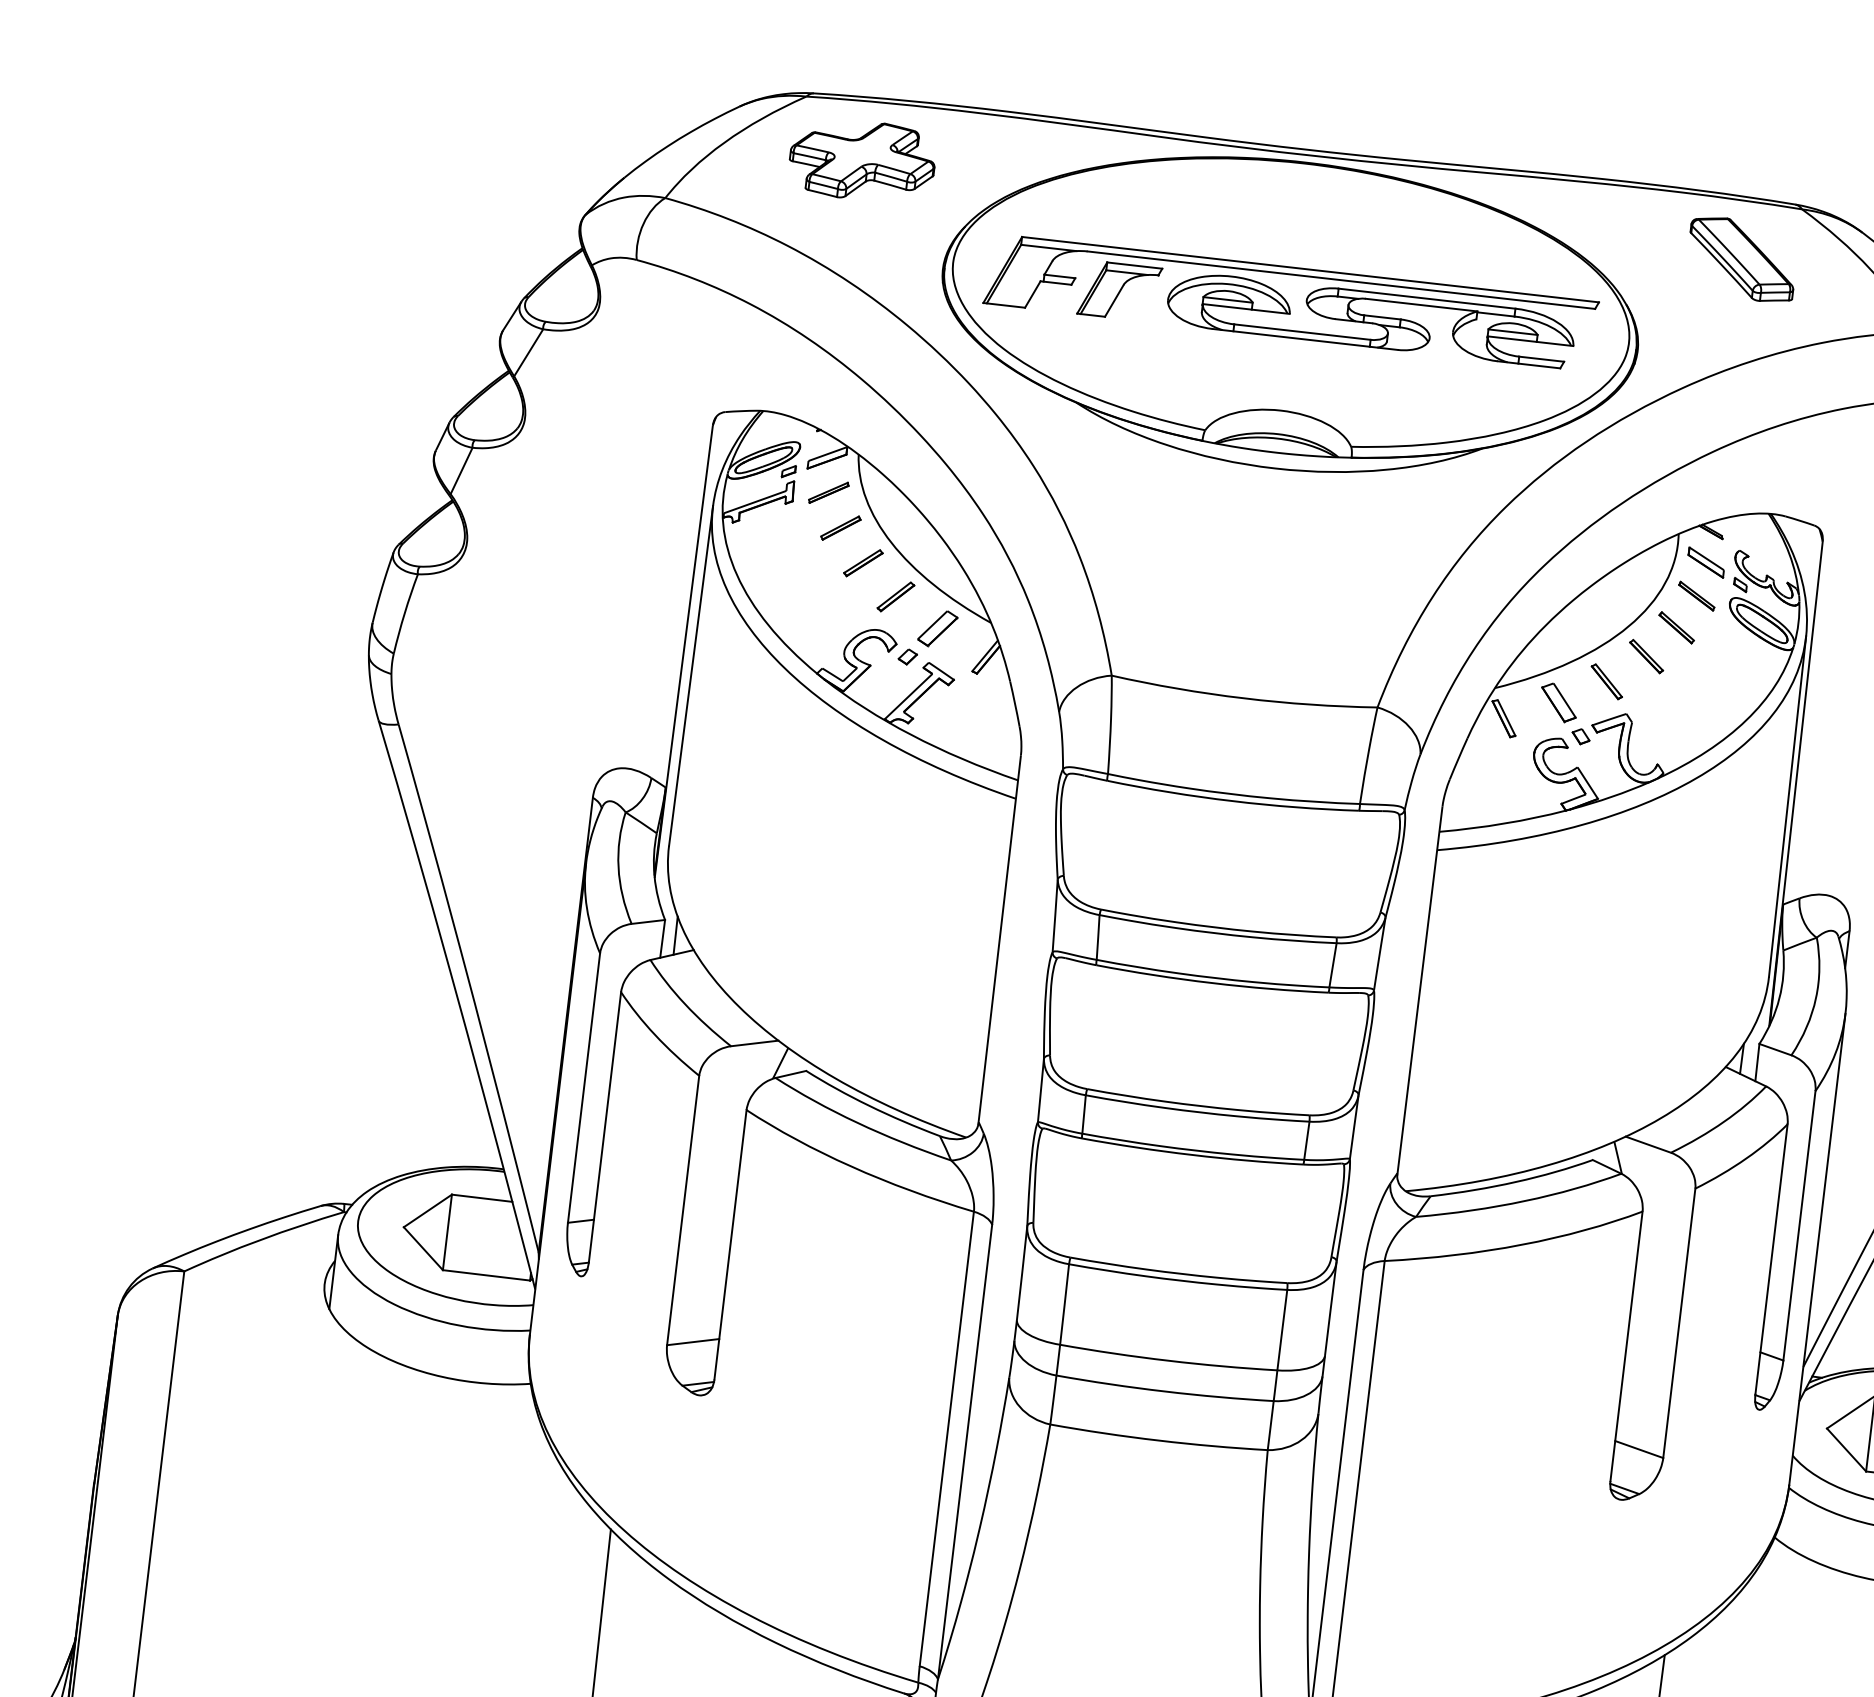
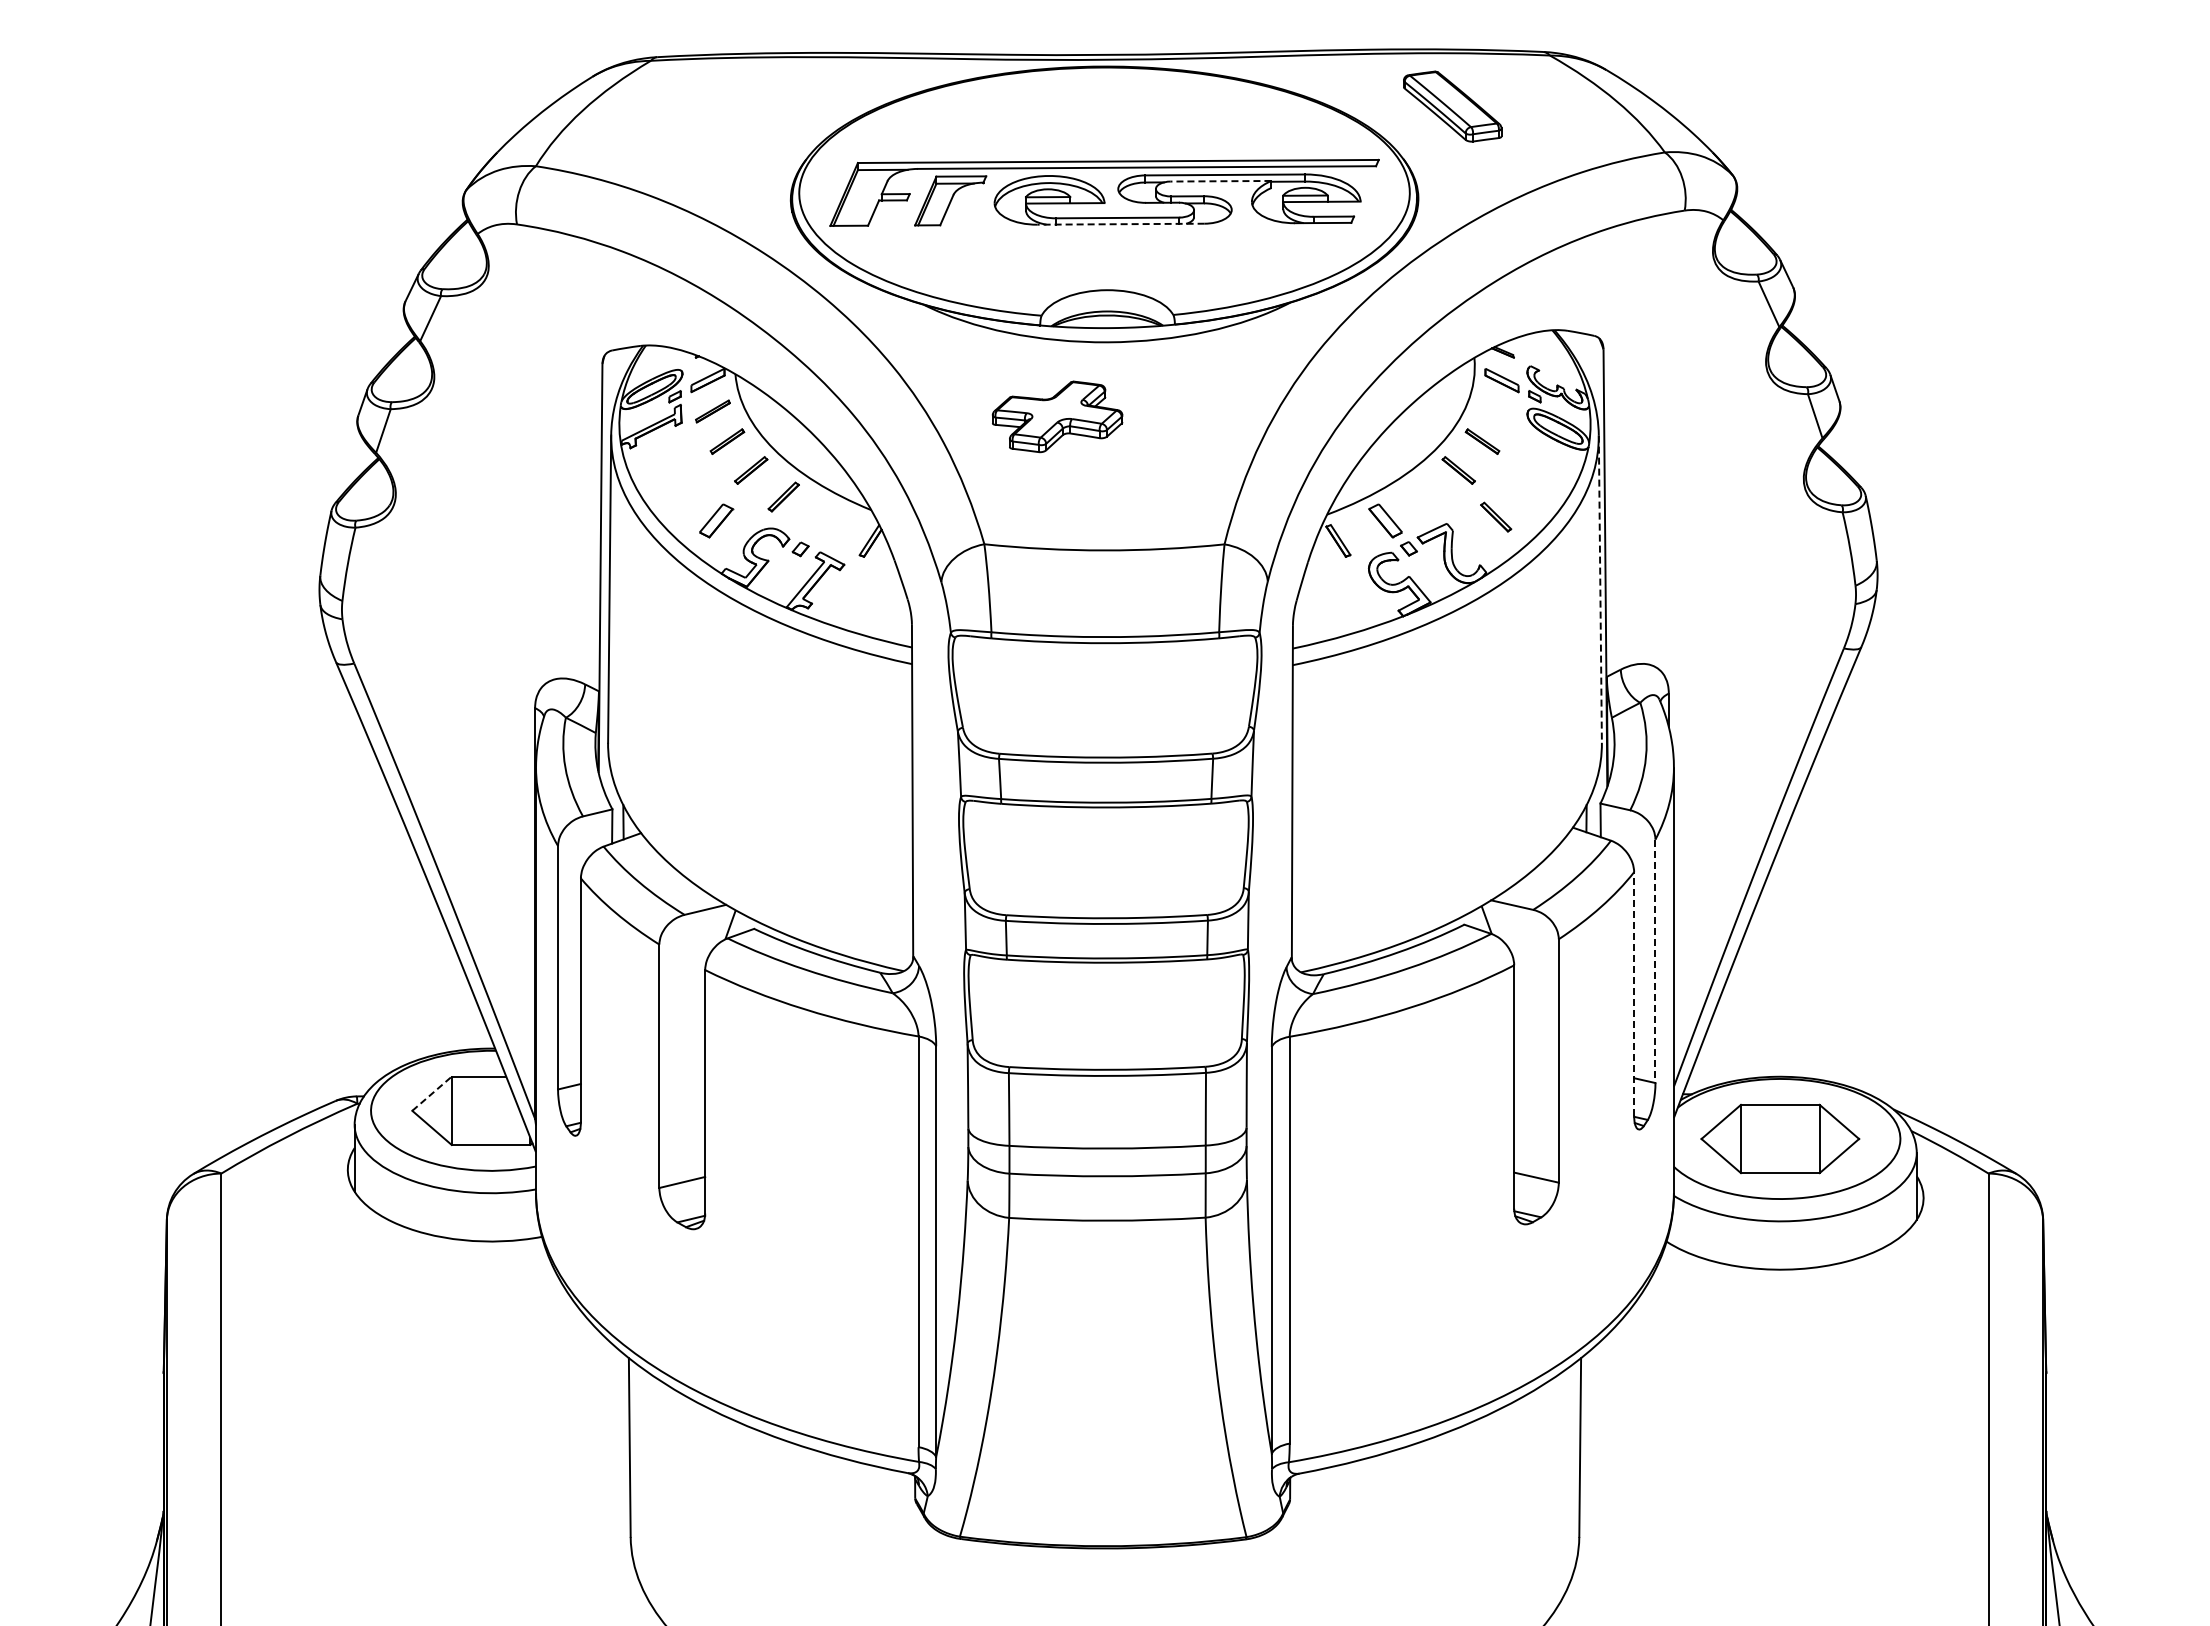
part: (862, 160) -> (1057, 416), moved
part: (1741, 259) -> (1452, 106), moved
line: (1420, 305) -> (1220, 181), solid -> dashed
line: (1305, 339) -> (1121, 224), solid -> dashed
part: (1697, 596) -> (1497, 411), removed
part: (937, 628) -> (716, 520), moved
part: (1607, 681) -> (1496, 516), moved
line: (1787, 807) -> (1600, 589), solid -> dashed
line: (428, 1210) -> (432, 1093), solid -> dashed
line: (1799, 1225) -> (1655, 961), solid -> dashed
line: (1771, 1258) -> (1634, 993), solid -> dashed

